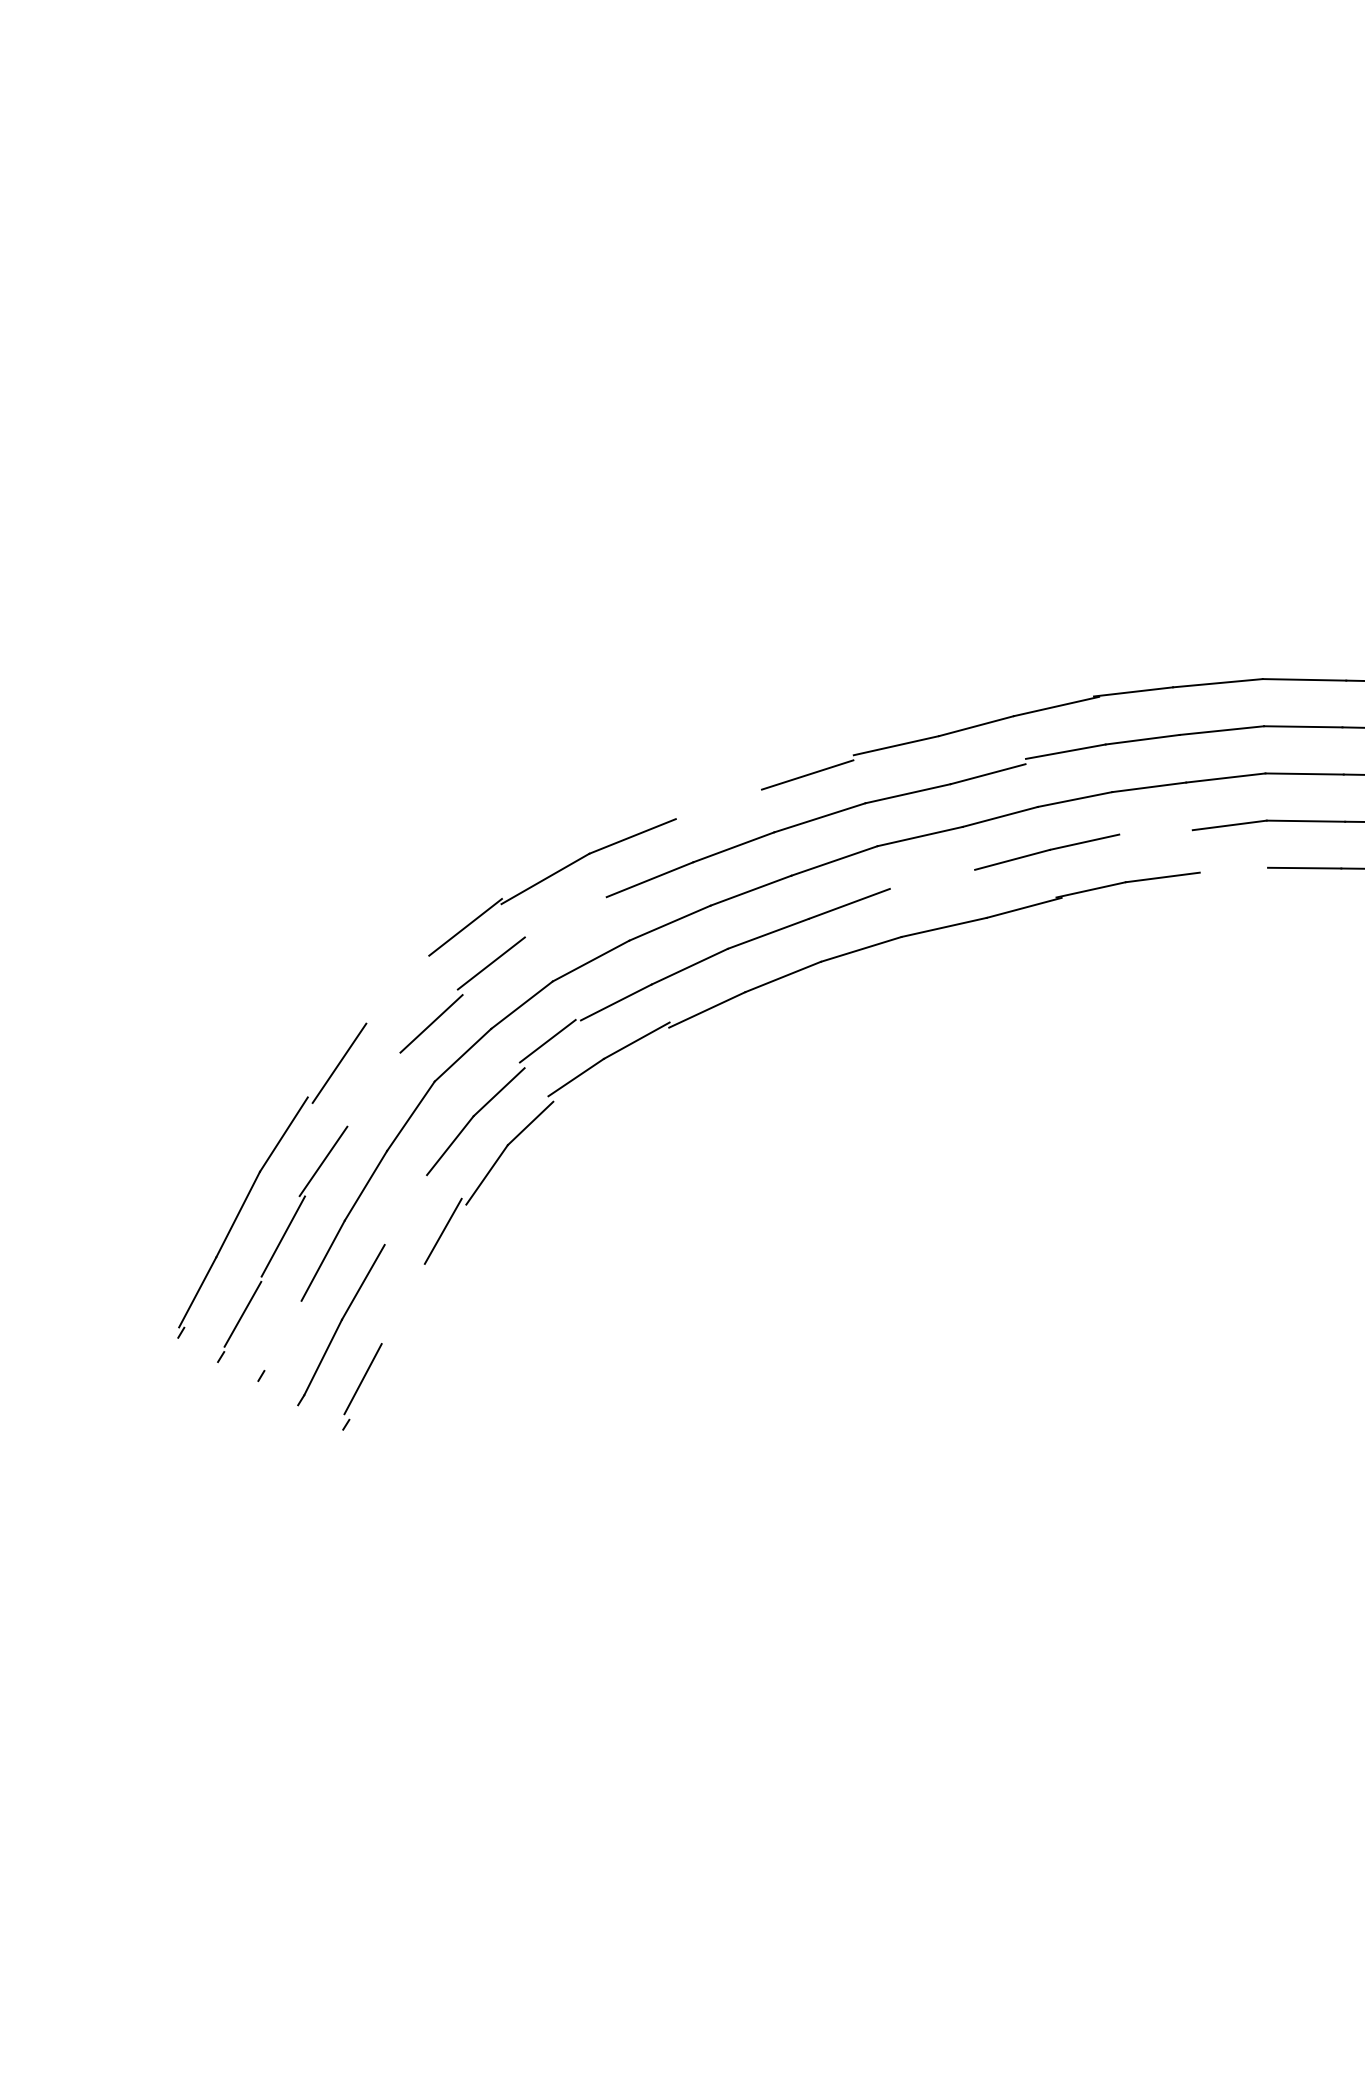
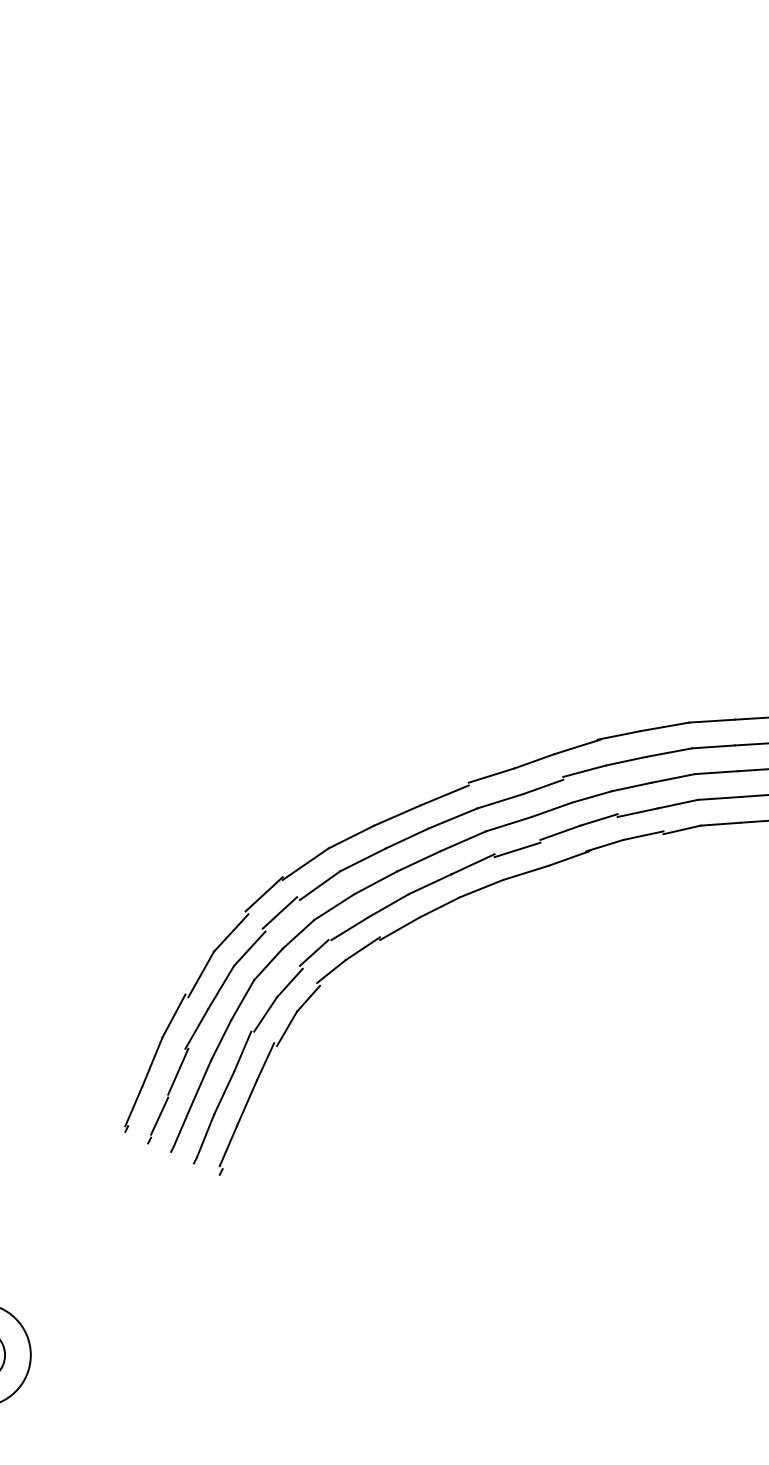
line: (719, 804) -> (397, 815), added
line: (1155, 834) -> (637, 812), added
line: (1232, 871) -> (681, 829), added
line: (932, 883) -> (517, 849), added
line: (567, 919) -> (319, 885), added
line: (400, 991) -> (231, 932), added
line: (374, 1088) -> (221, 986), added
line: (402, 1209) -> (242, 1051), added
line: (402, 1304) -> (246, 1103), added
line: (282, 1336) -> (182, 1126), added

